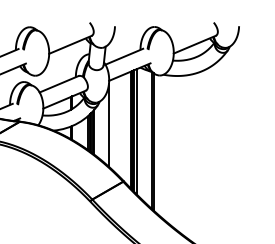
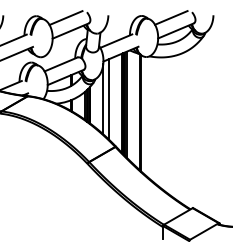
line: (189, 28) -> (171, 17), added
line: (64, 29) -> (65, 18), added
line: (116, 125) -> (109, 99), added

